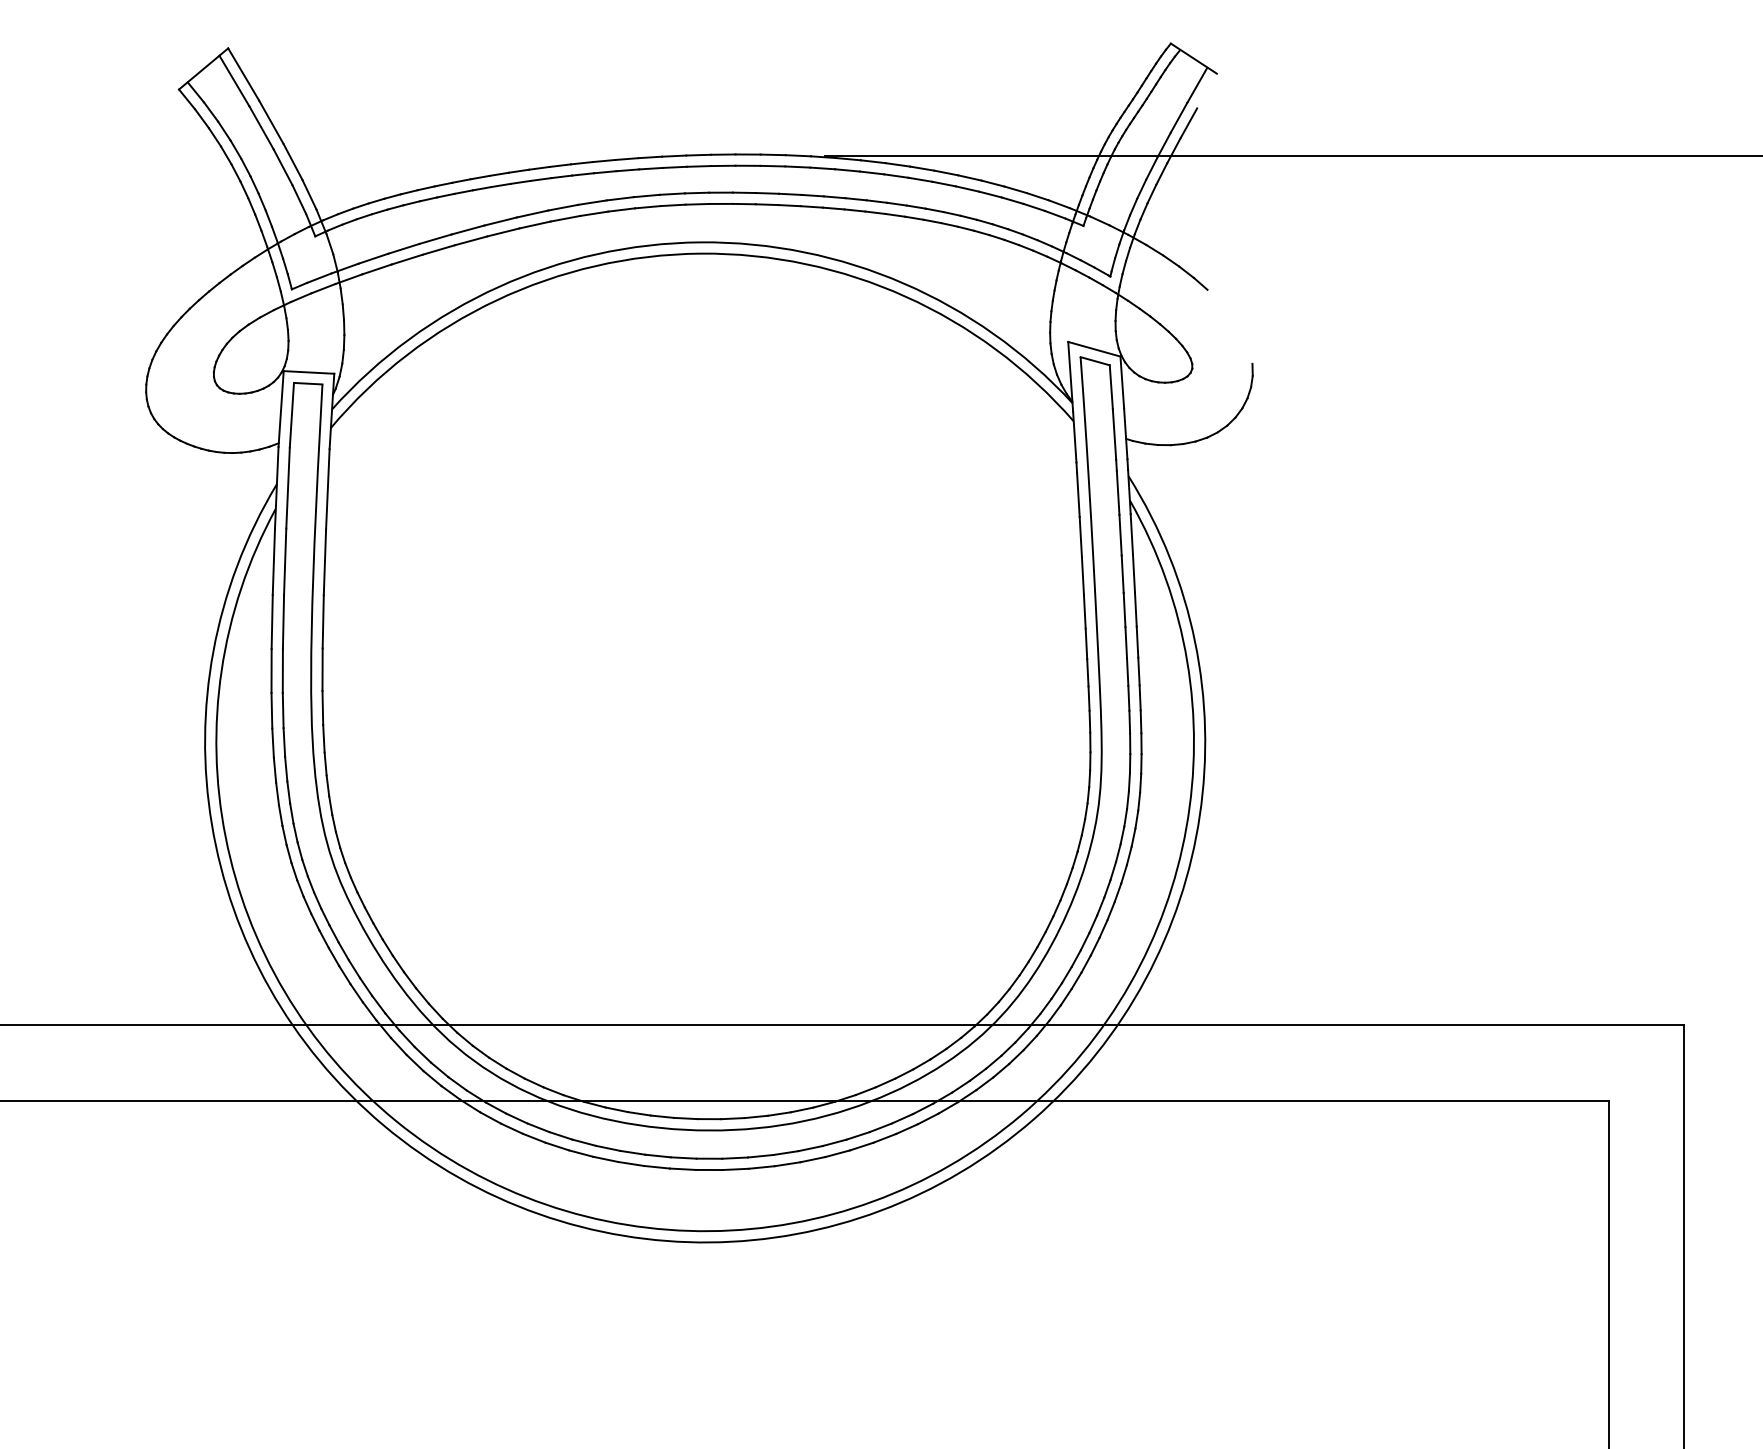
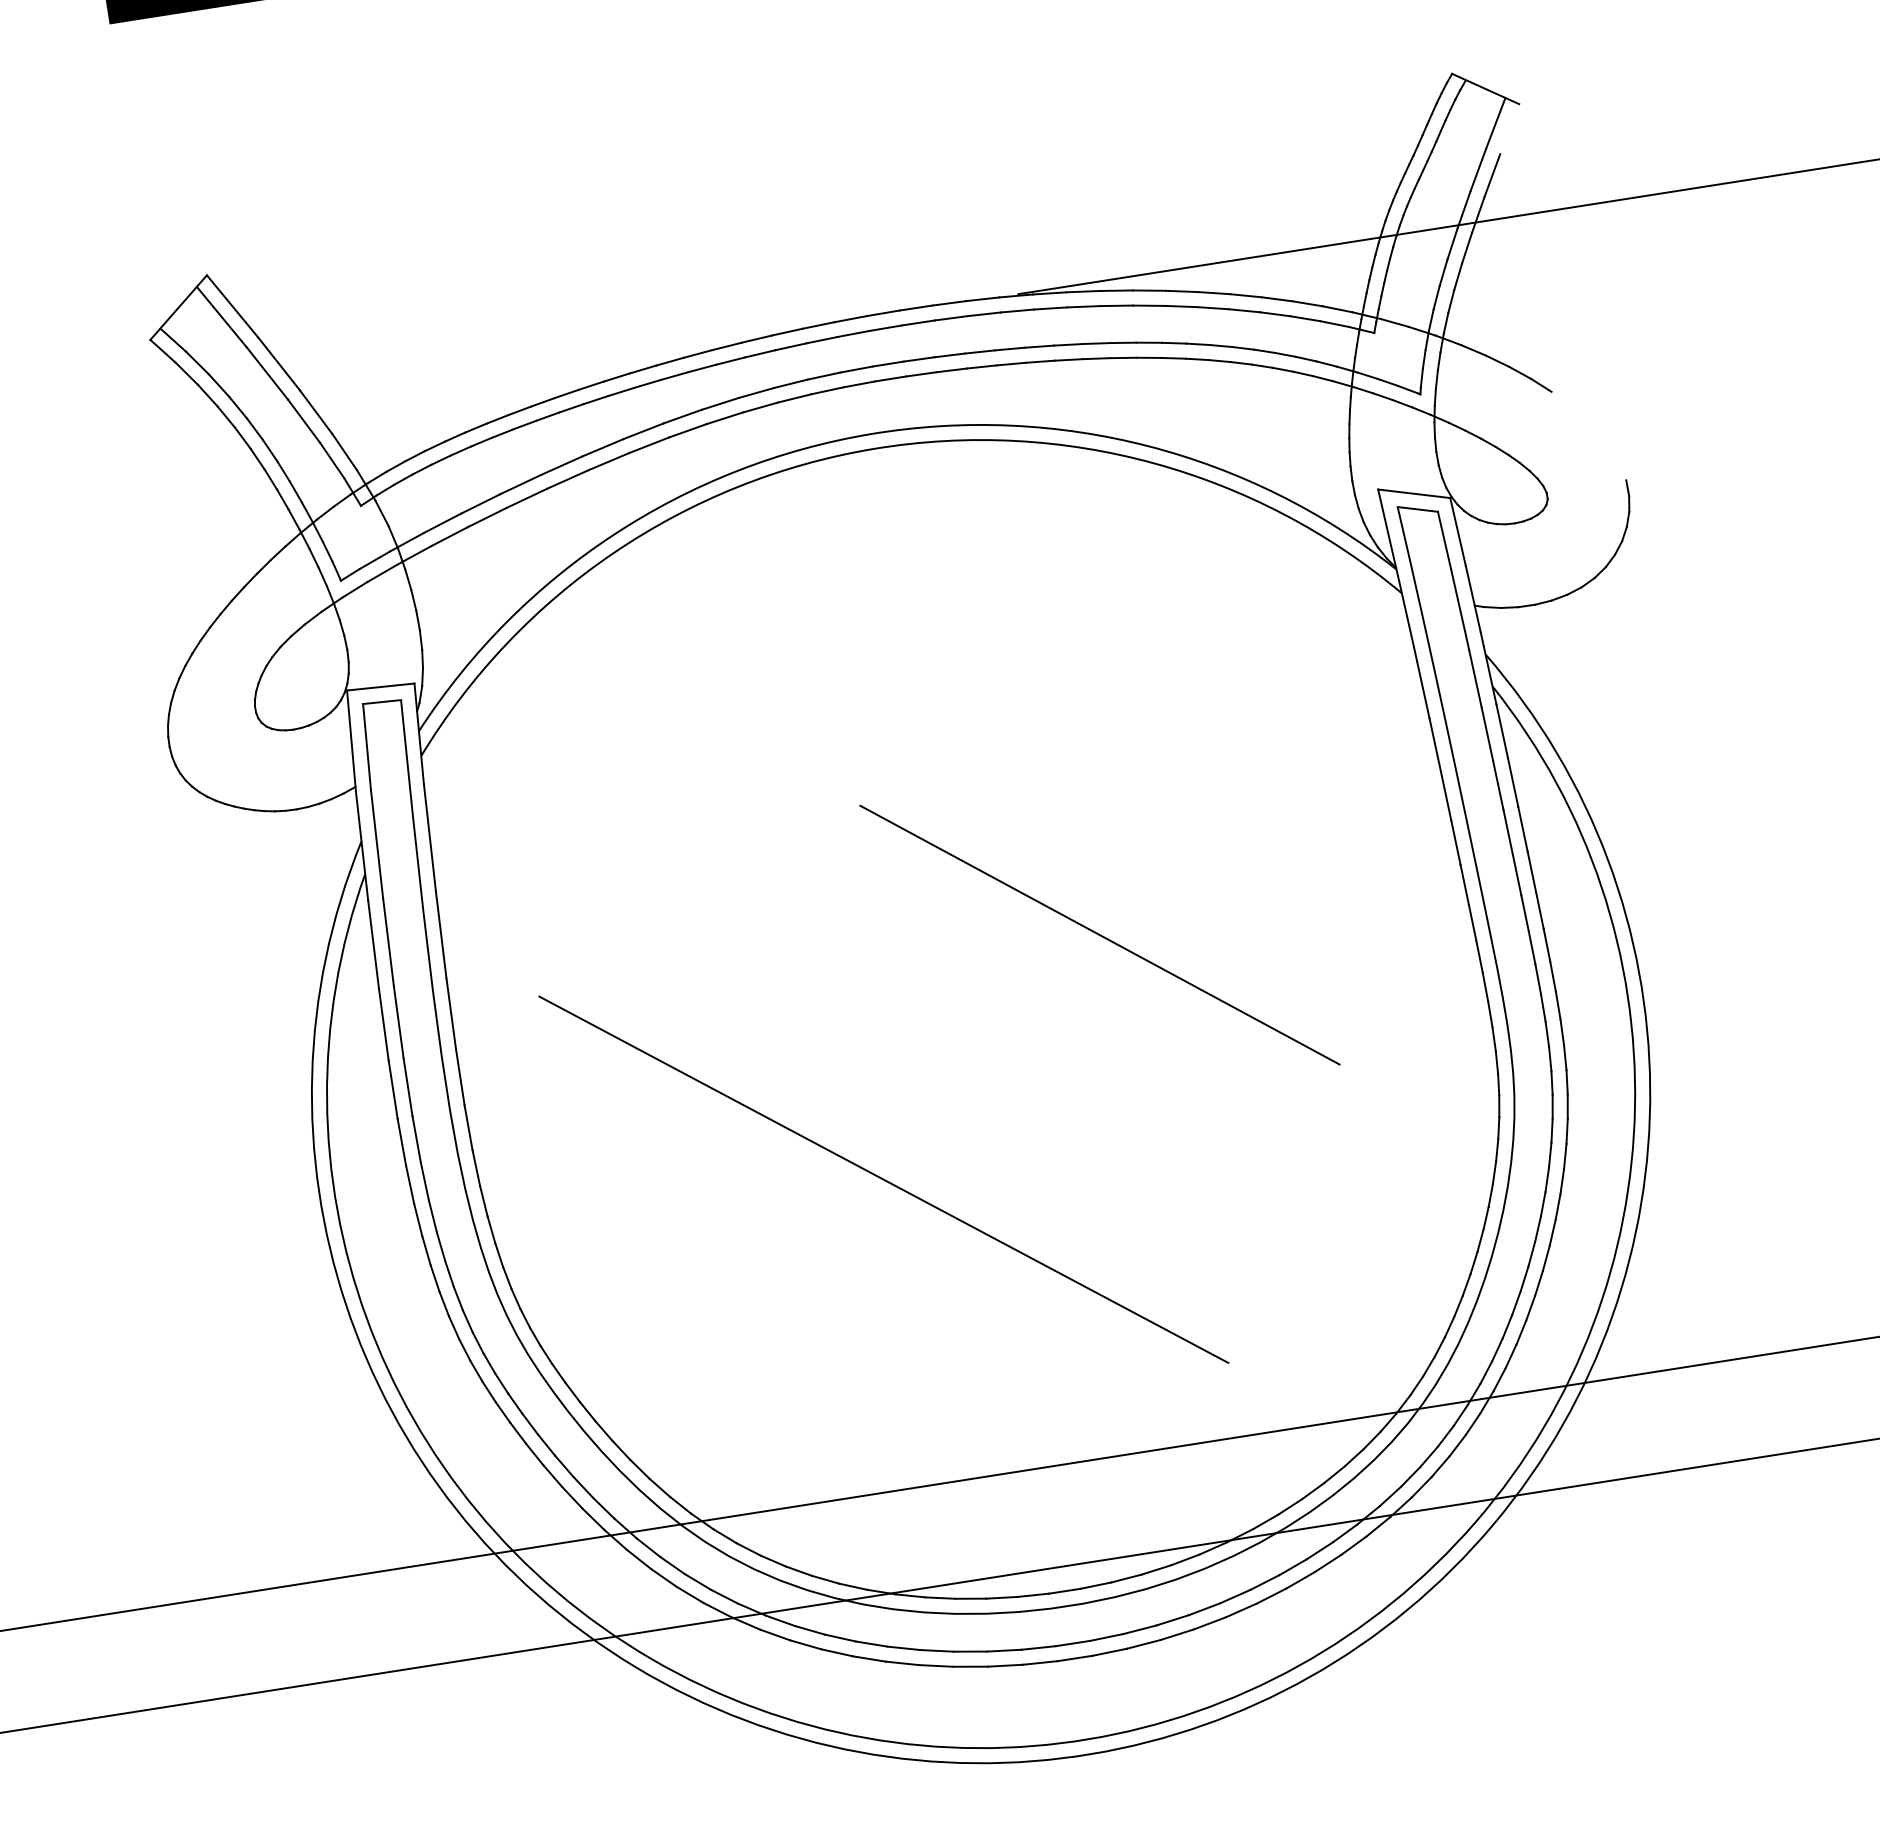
line: (811, 638) -> (1100, 934), added
line: (623, 794) -> (883, 1179), added

